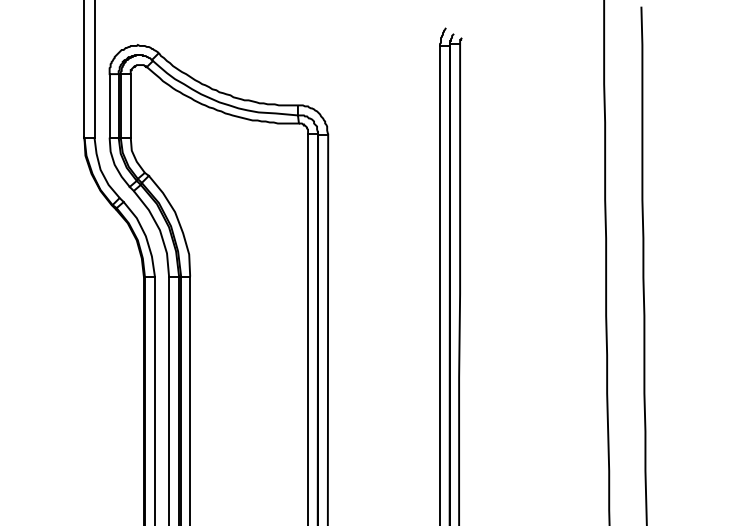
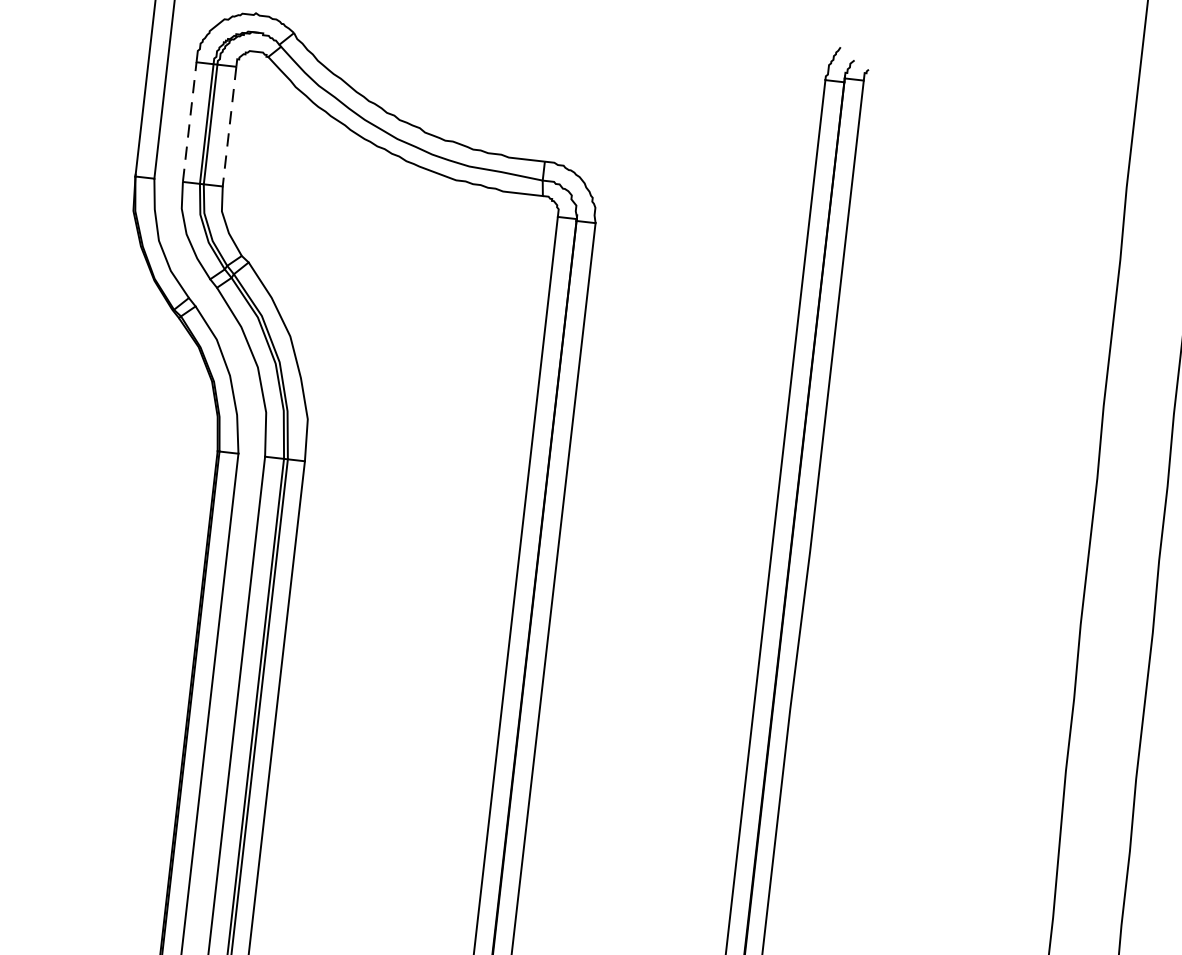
line: (109, 105) -> (189, 121), solid -> dashed
line: (130, 105) -> (229, 125), solid -> dashed

